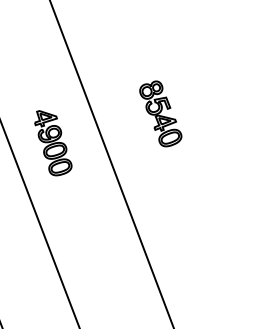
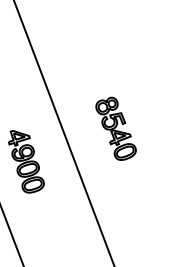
part: (160, 113) -> (115, 128), moved

